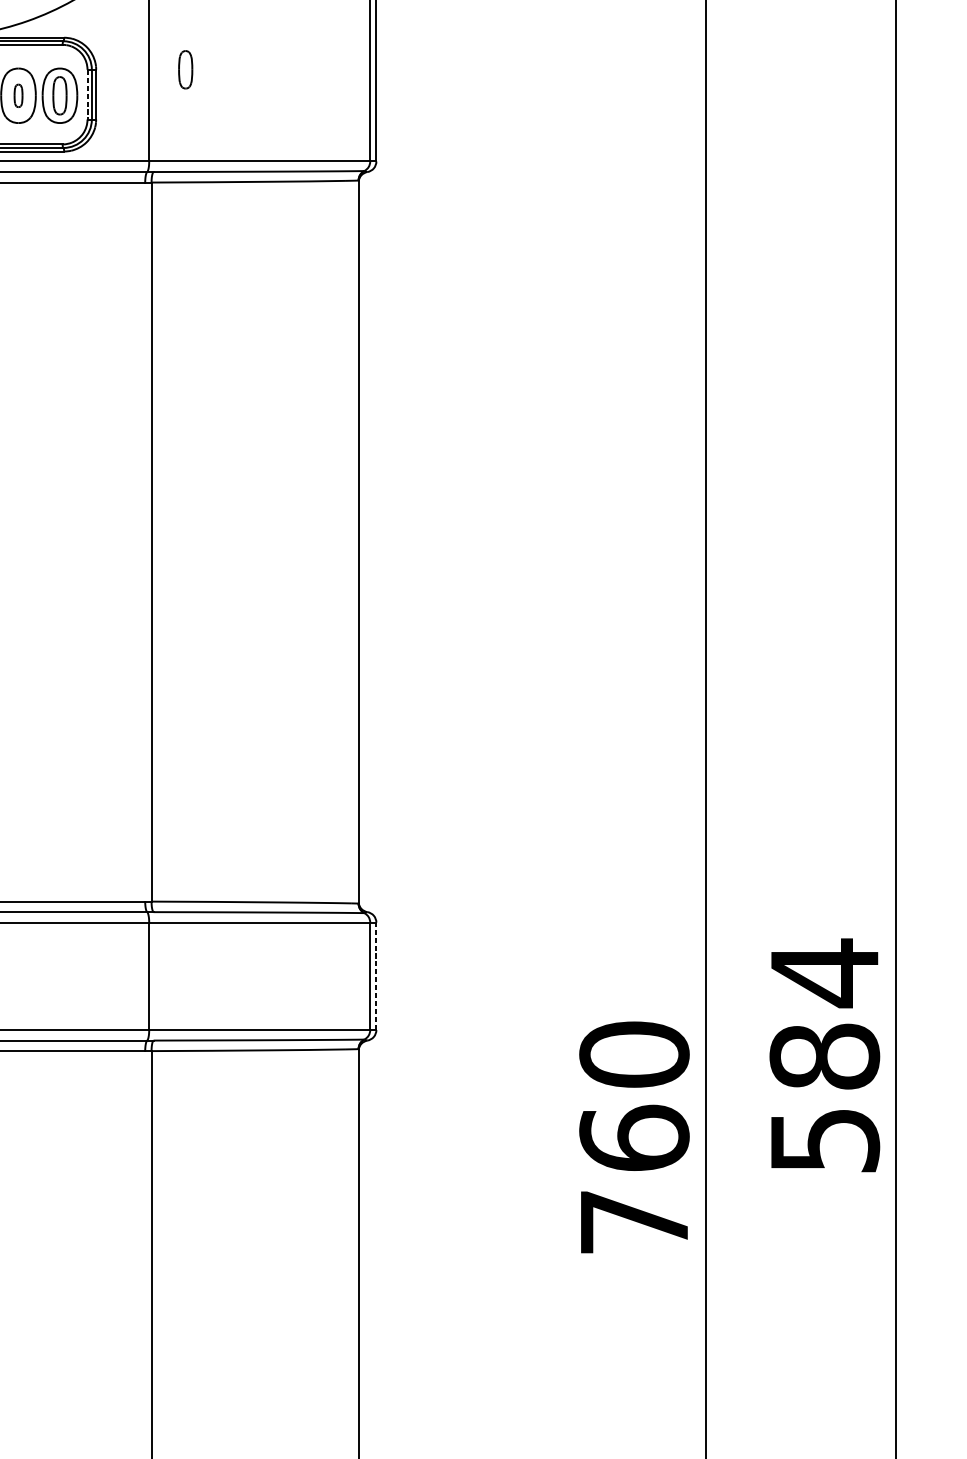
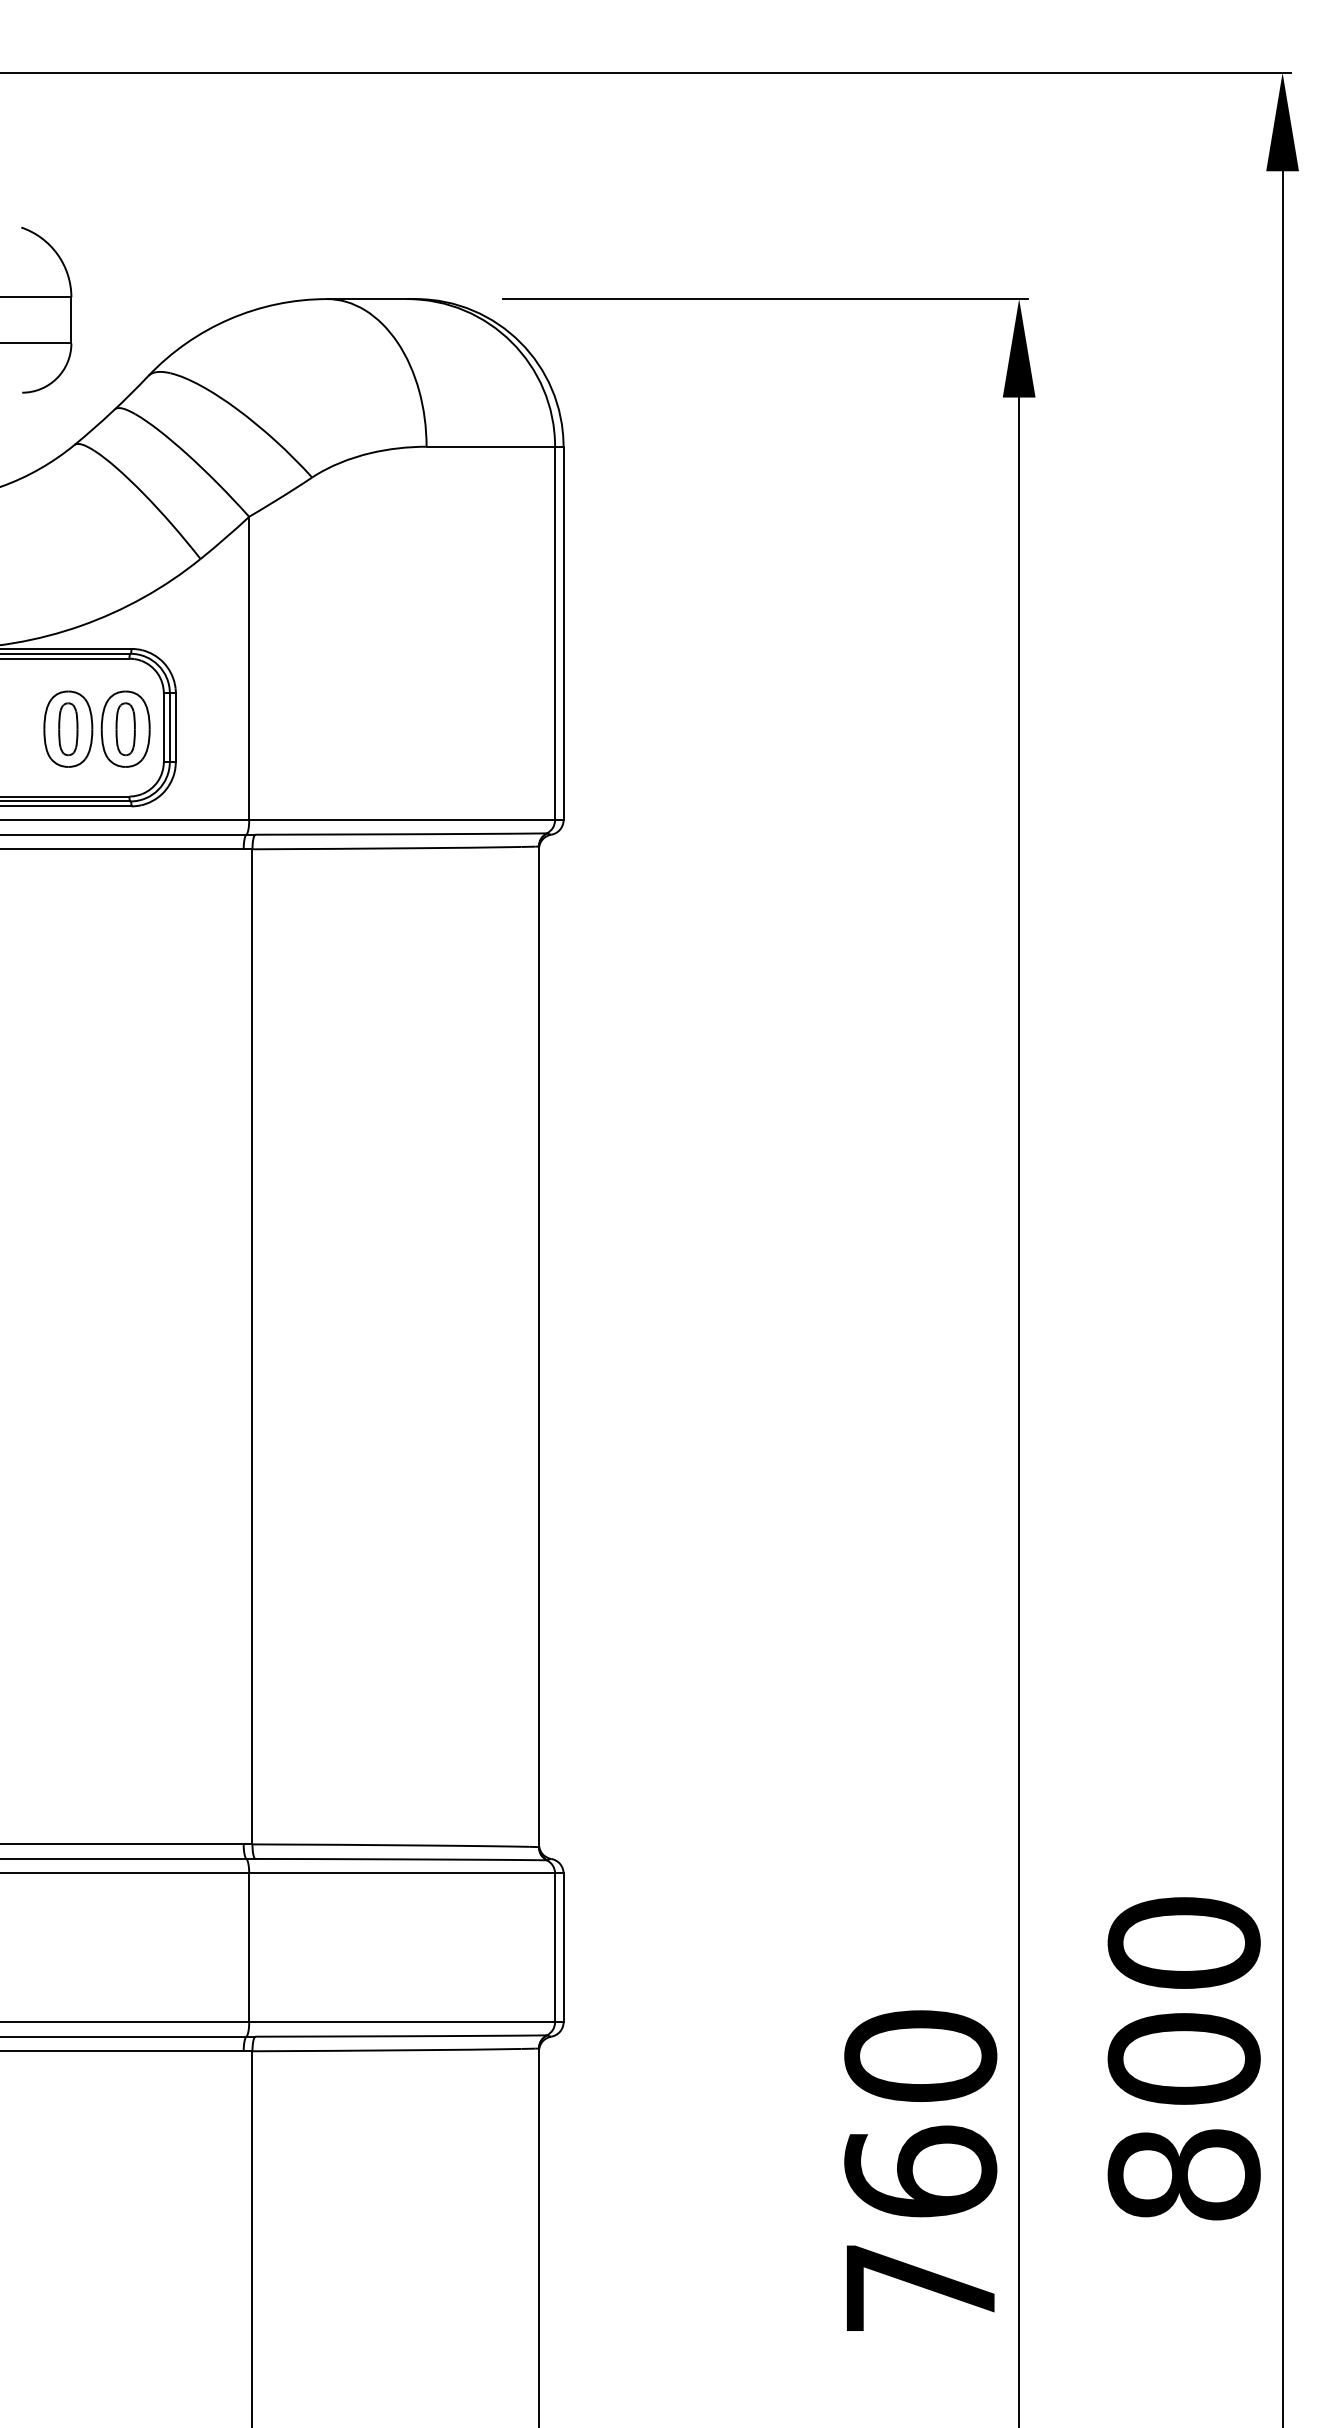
part: (185, 69) -> (299, 693), removed
part: (18, 95) -> (68, 729), size x1.67
line: (87, 95) -> (163, 728), dashed -> solid
line: (376, 976) -> (563, 1947), dashed -> solid
text: (824, 1055) -> (1183, 2057), 584 -> 800

